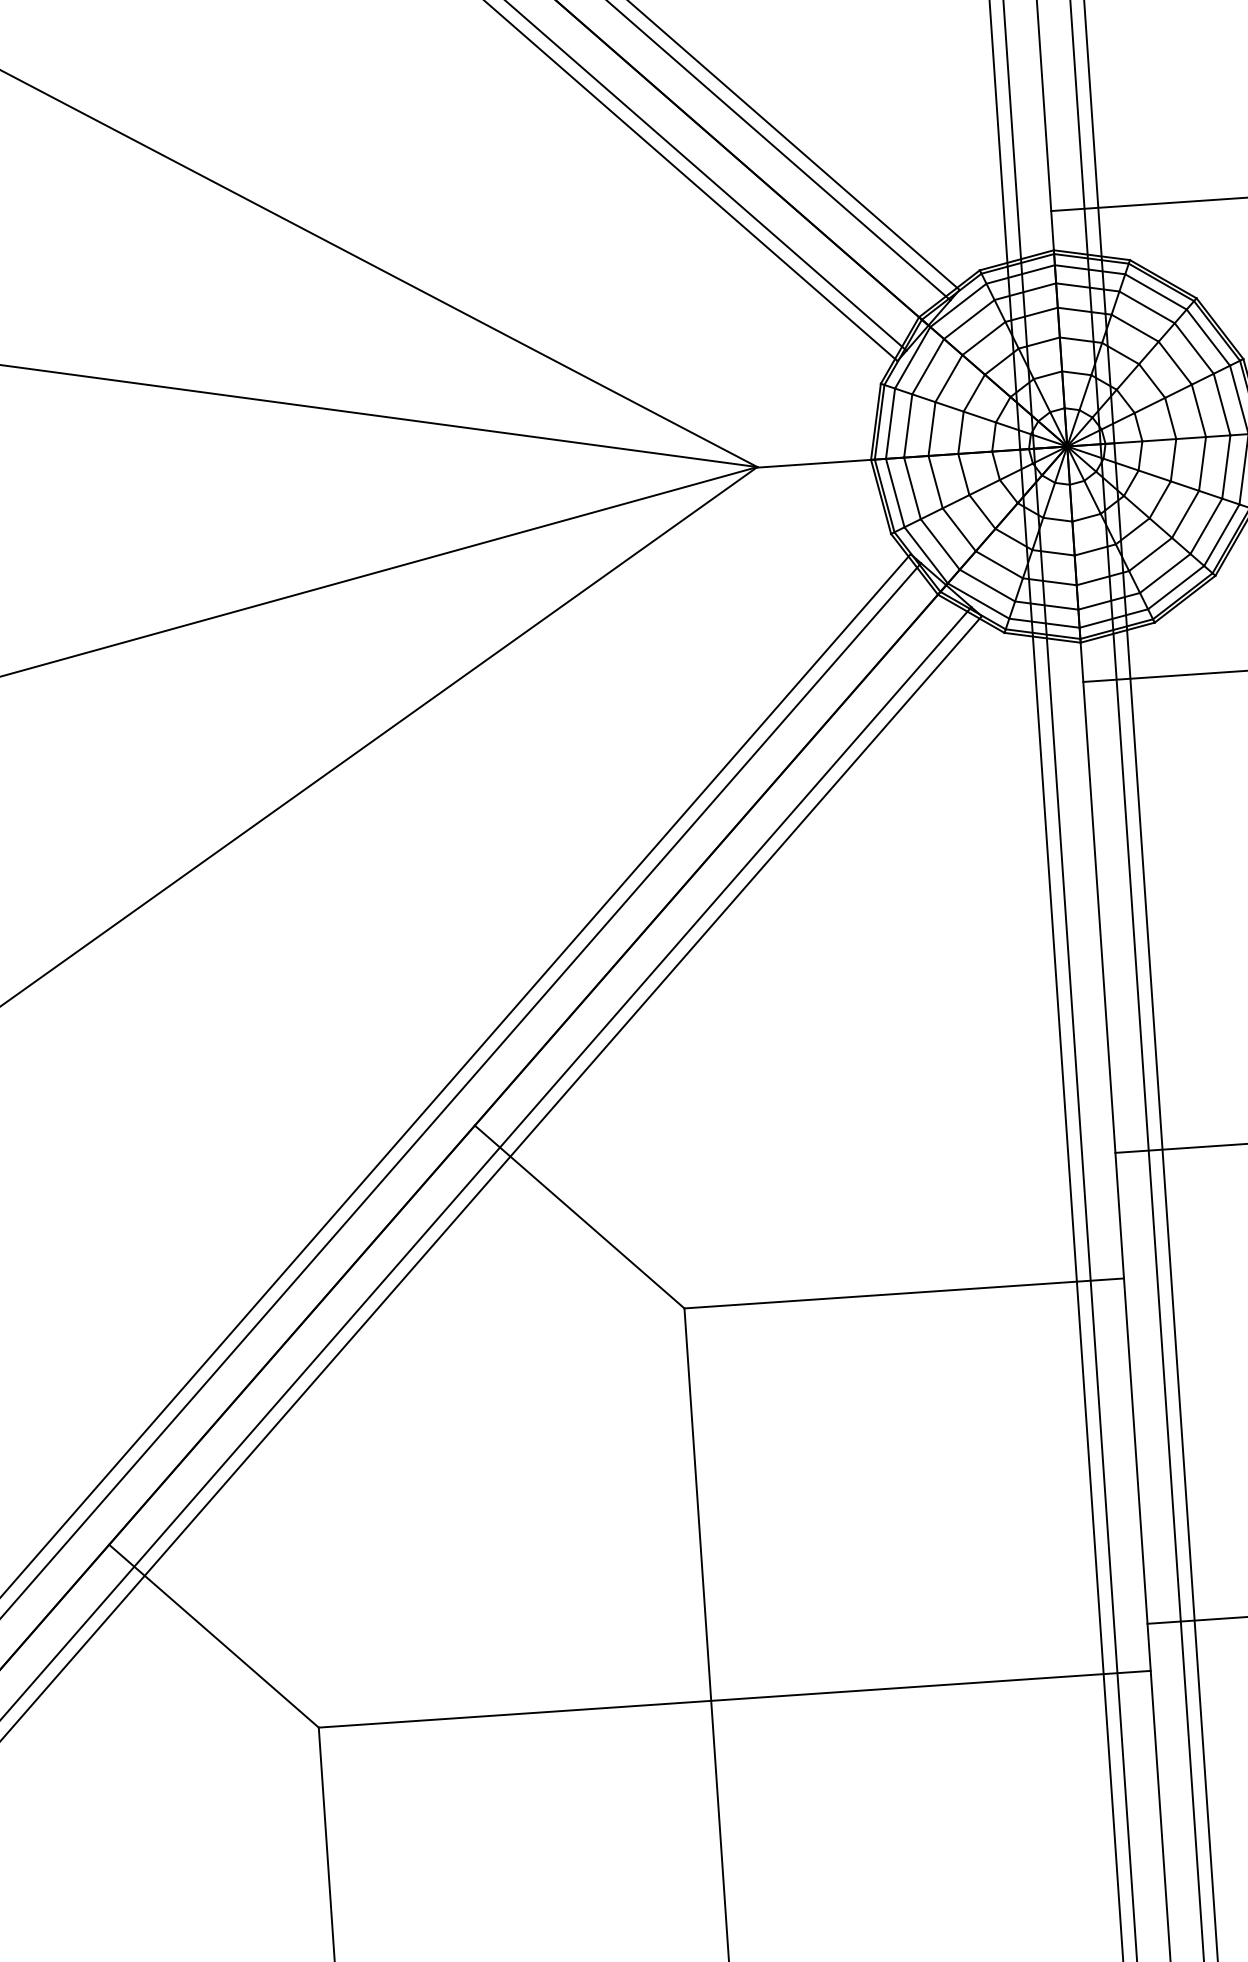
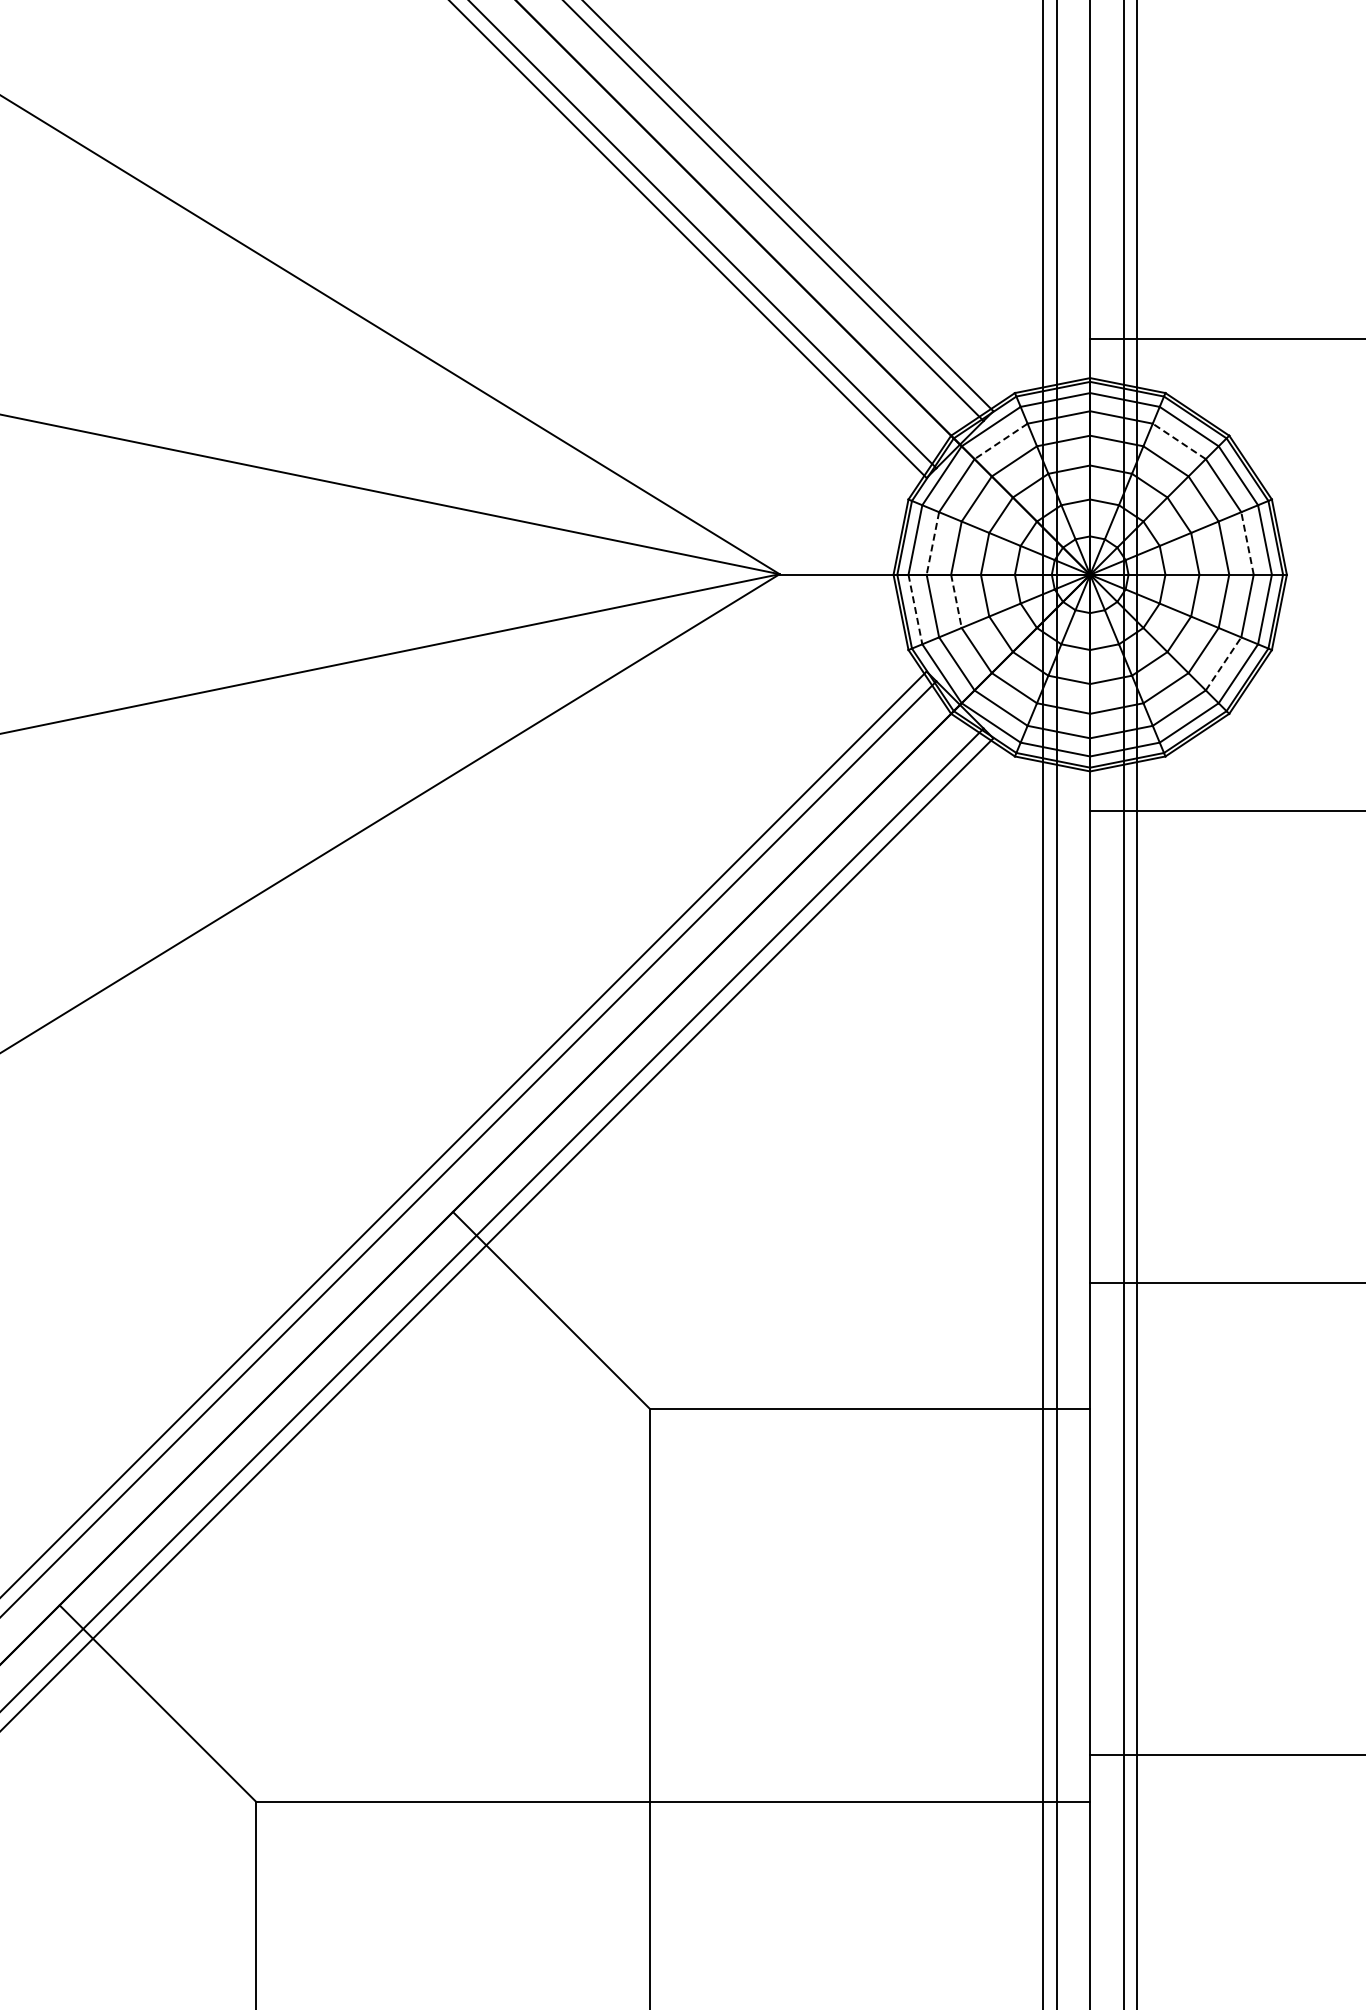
line: (1147, 307) -> (1179, 441), solid -> dashed
line: (969, 319) -> (1001, 441), solid -> dashed
line: (1222, 404) -> (1247, 543), solid -> dashed
line: (907, 426) -> (932, 543), solid -> dashed
line: (935, 482) -> (956, 601), solid -> dashed
line: (895, 494) -> (915, 610), solid -> dashed
line: (1206, 525) -> (1223, 663), solid -> dashed

